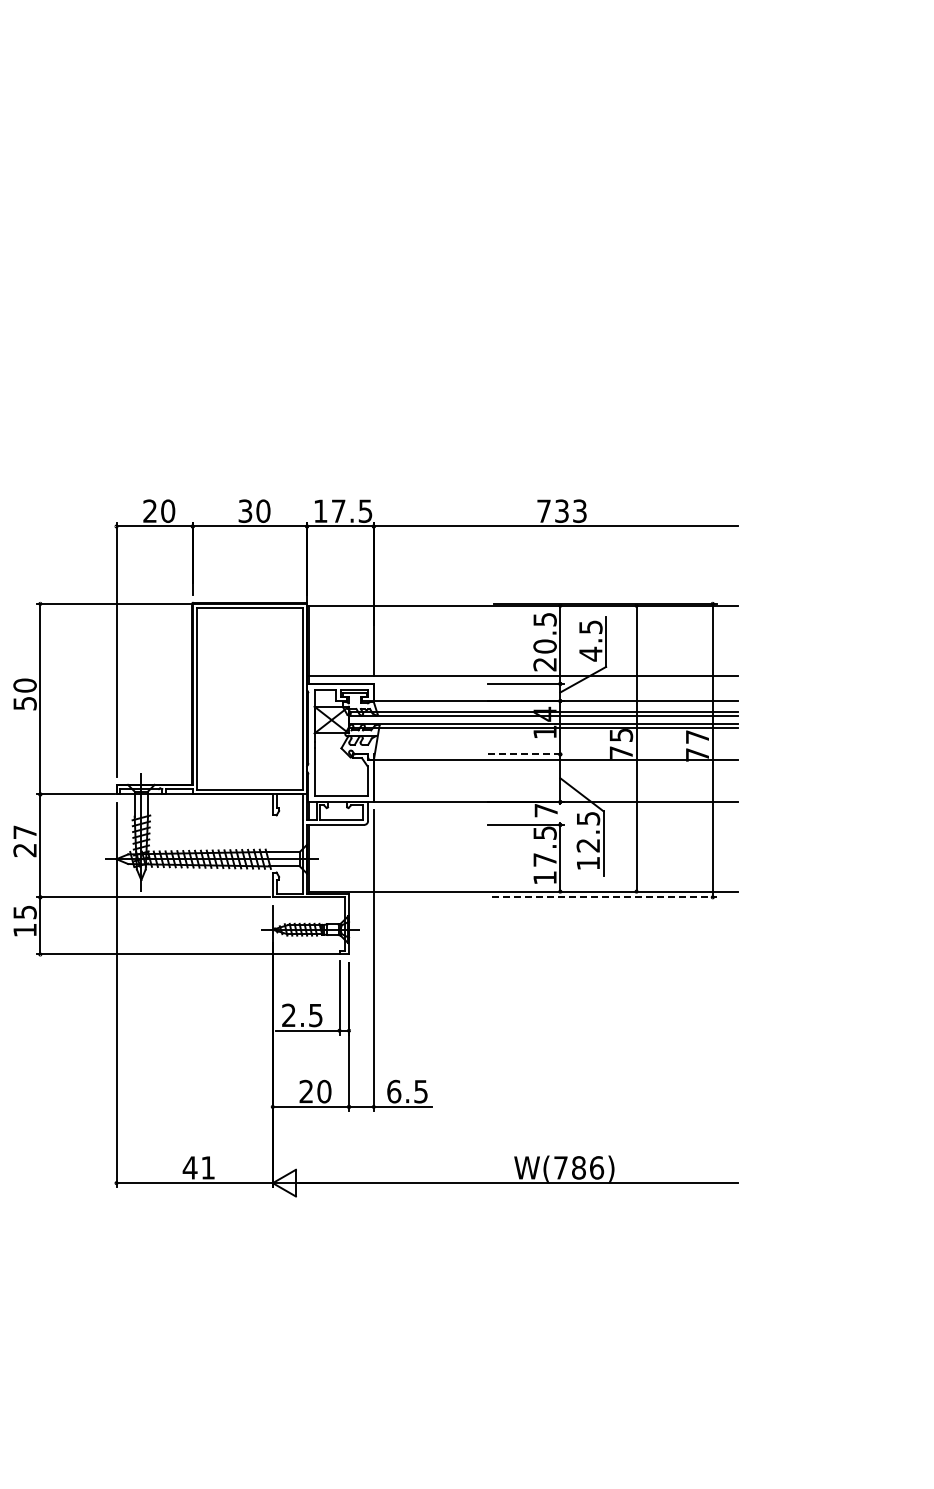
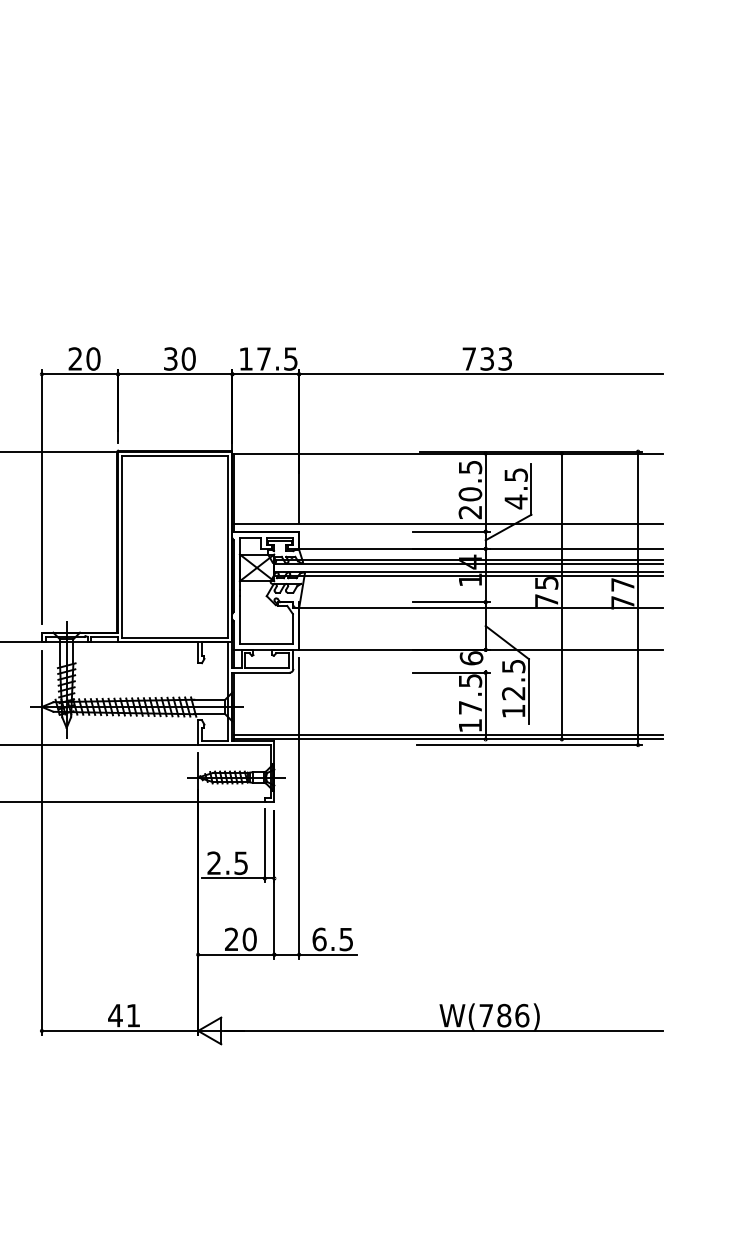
line: (526, 754) -> (451, 602), dashed -> solid
text: (545, 810) -> (470, 658), 7 -> 6
line: (523, 887) -> (448, 735), added
line: (604, 897) -> (529, 745), dashed -> solid

